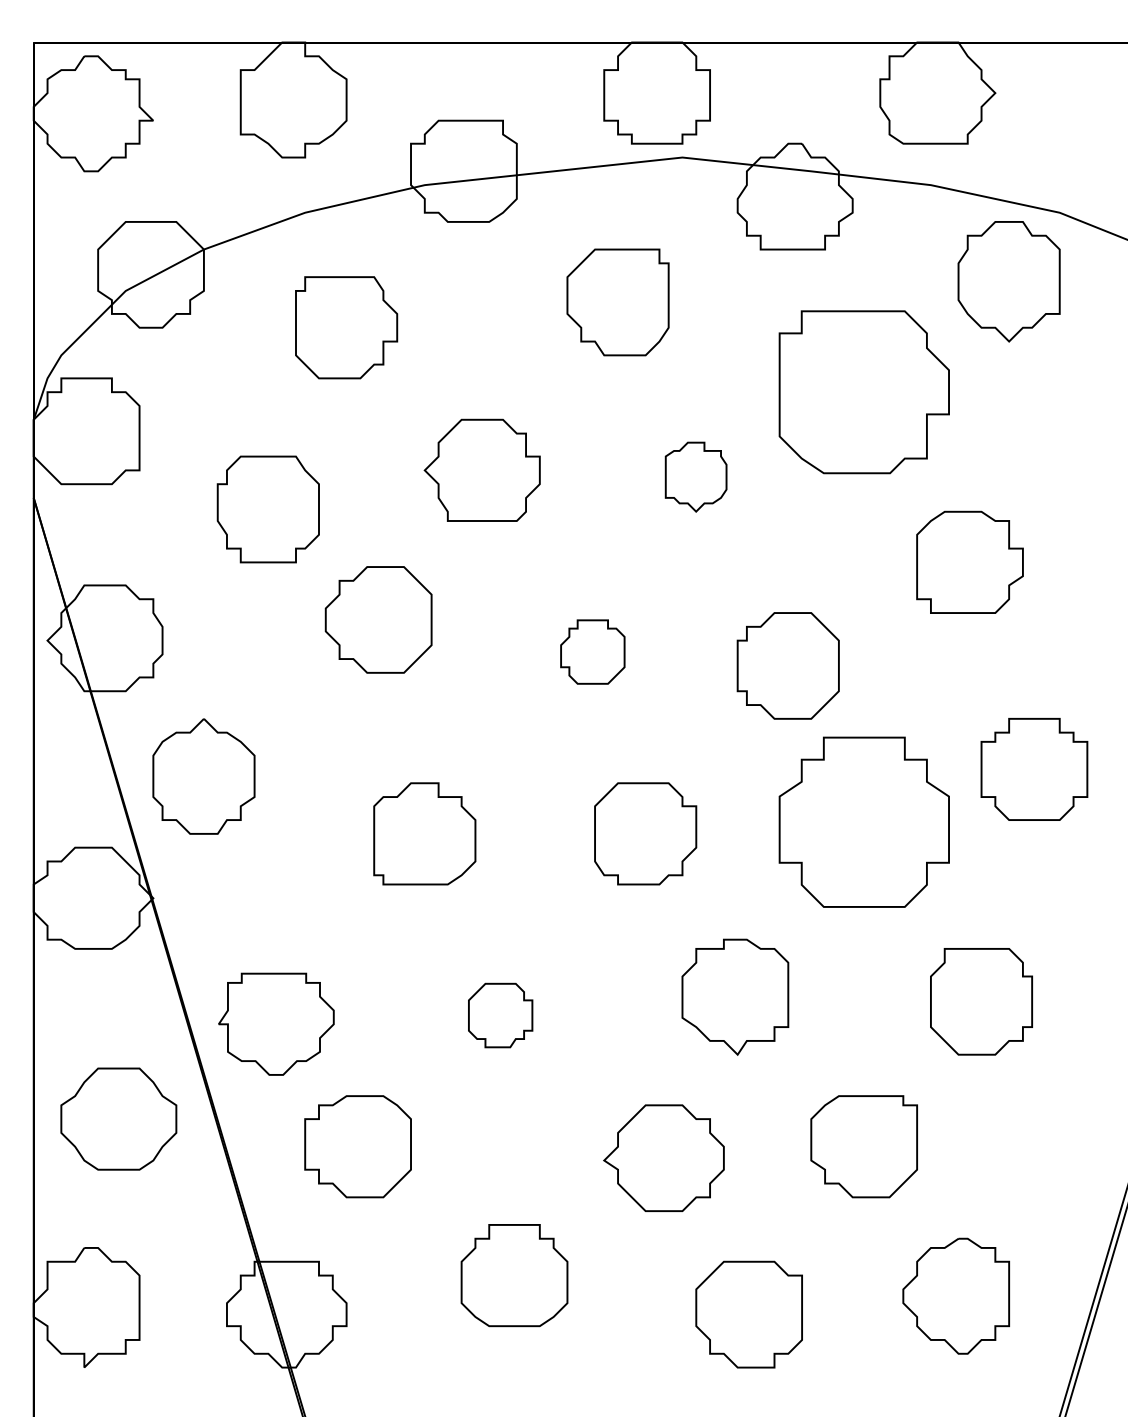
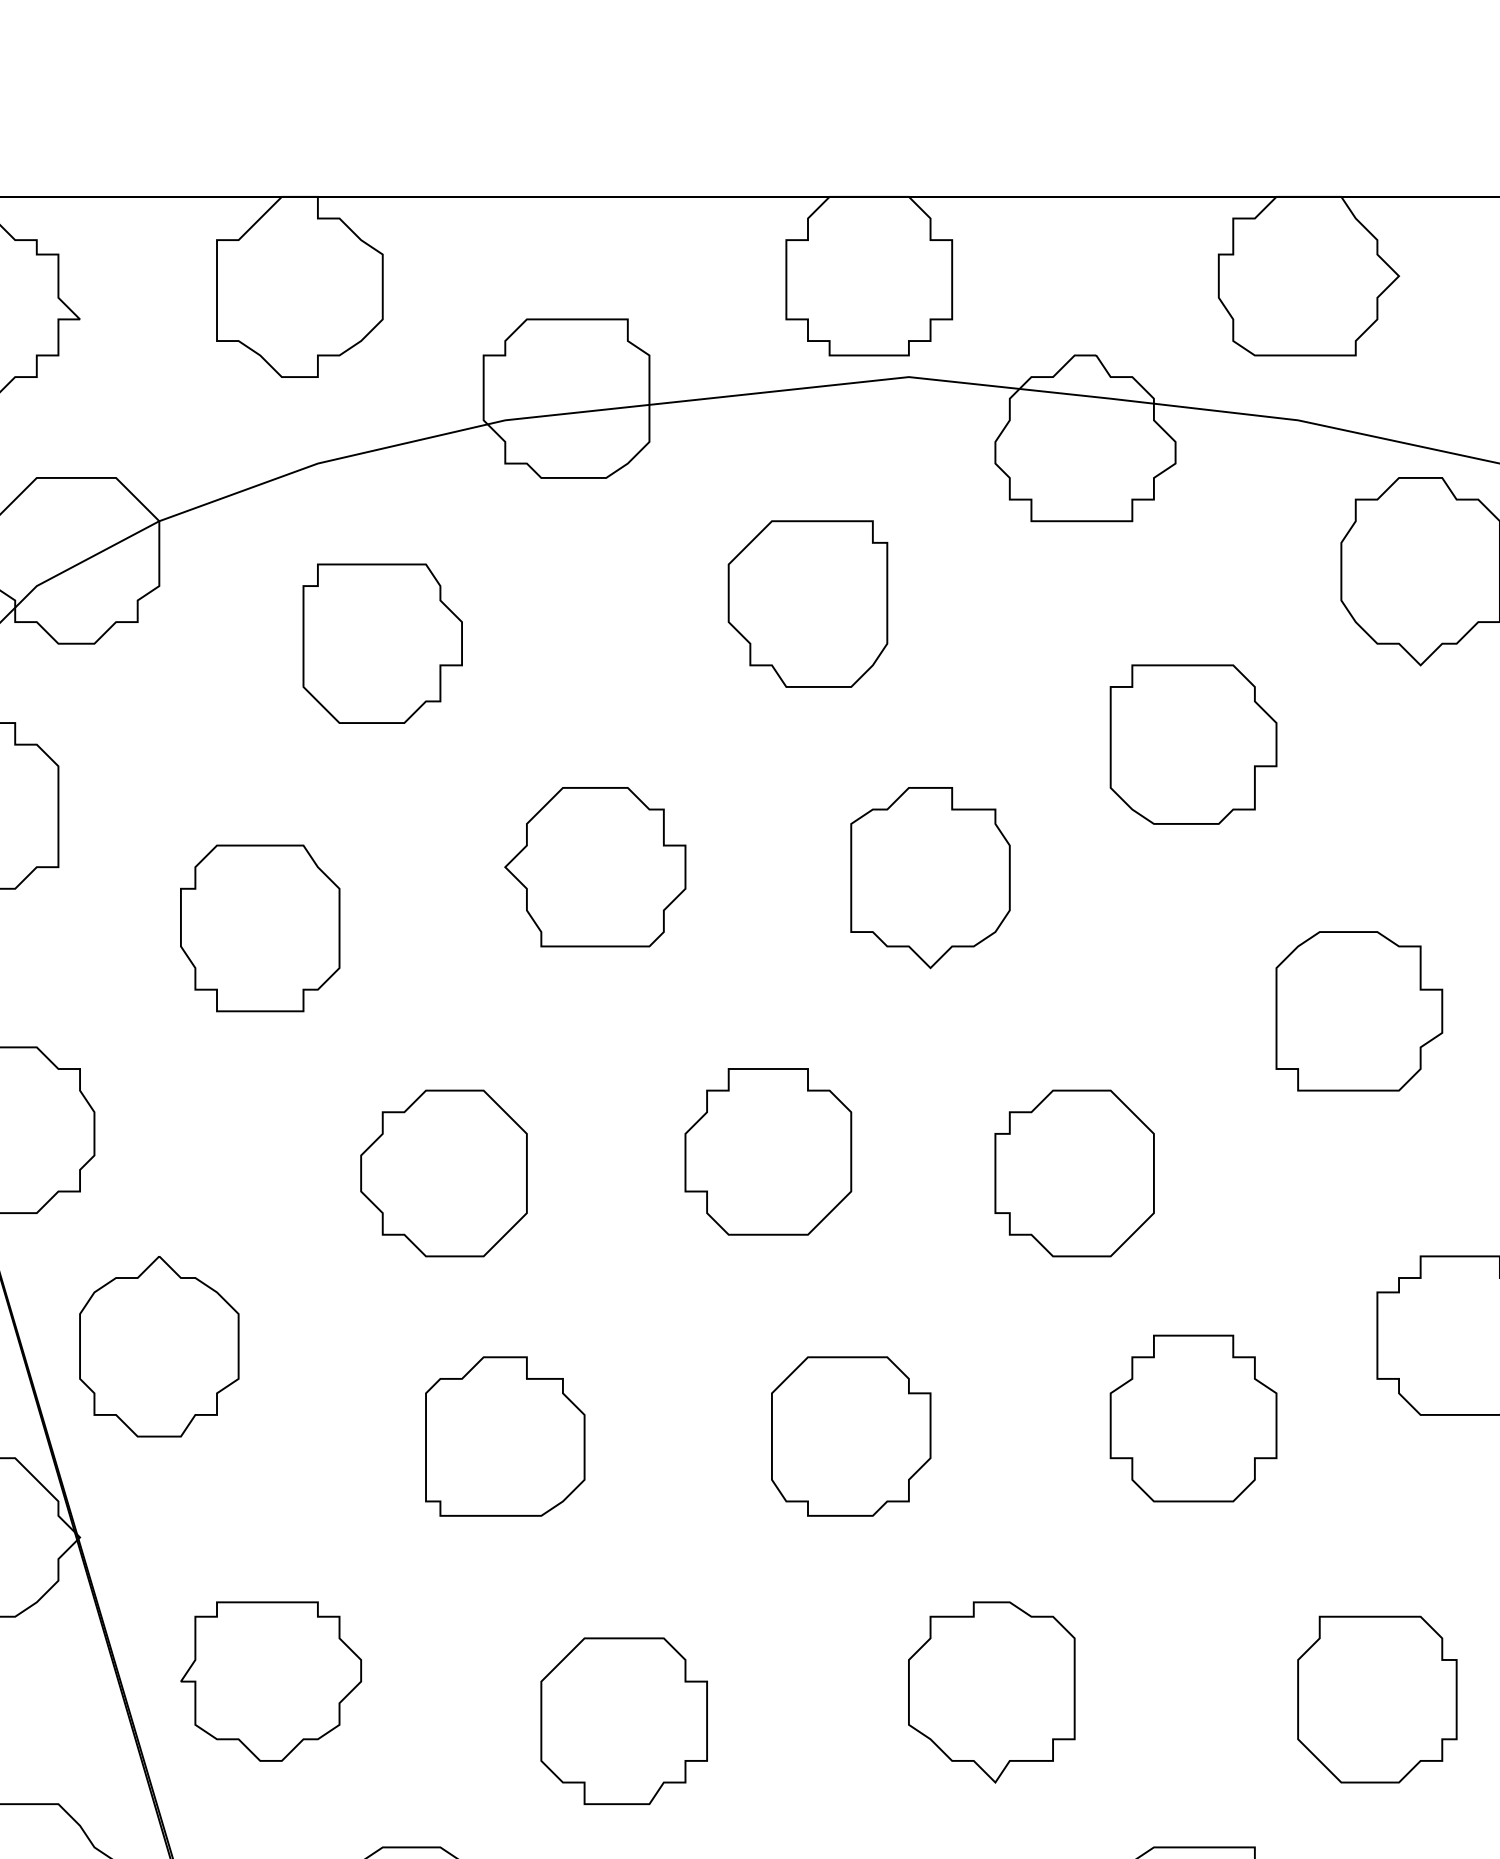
part: (863, 391) -> (1192, 743), size x0.62
part: (695, 476) -> (929, 876), size x1.67
part: (378, 619) -> (443, 1172), moved
part: (592, 651) -> (767, 1150), size x1.67
part: (863, 822) -> (1192, 1418), size x0.62
part: (500, 1015) -> (623, 1721), size x1.67
part: (276, 1023) -> (271, 1680), moved

